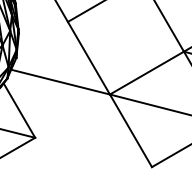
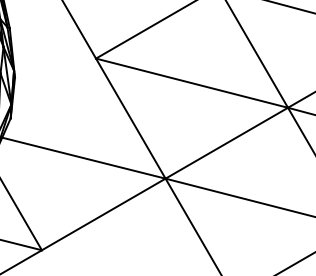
line: (125, 36) -> (191, 82), added
line: (72, 115) -> (103, 213), added

